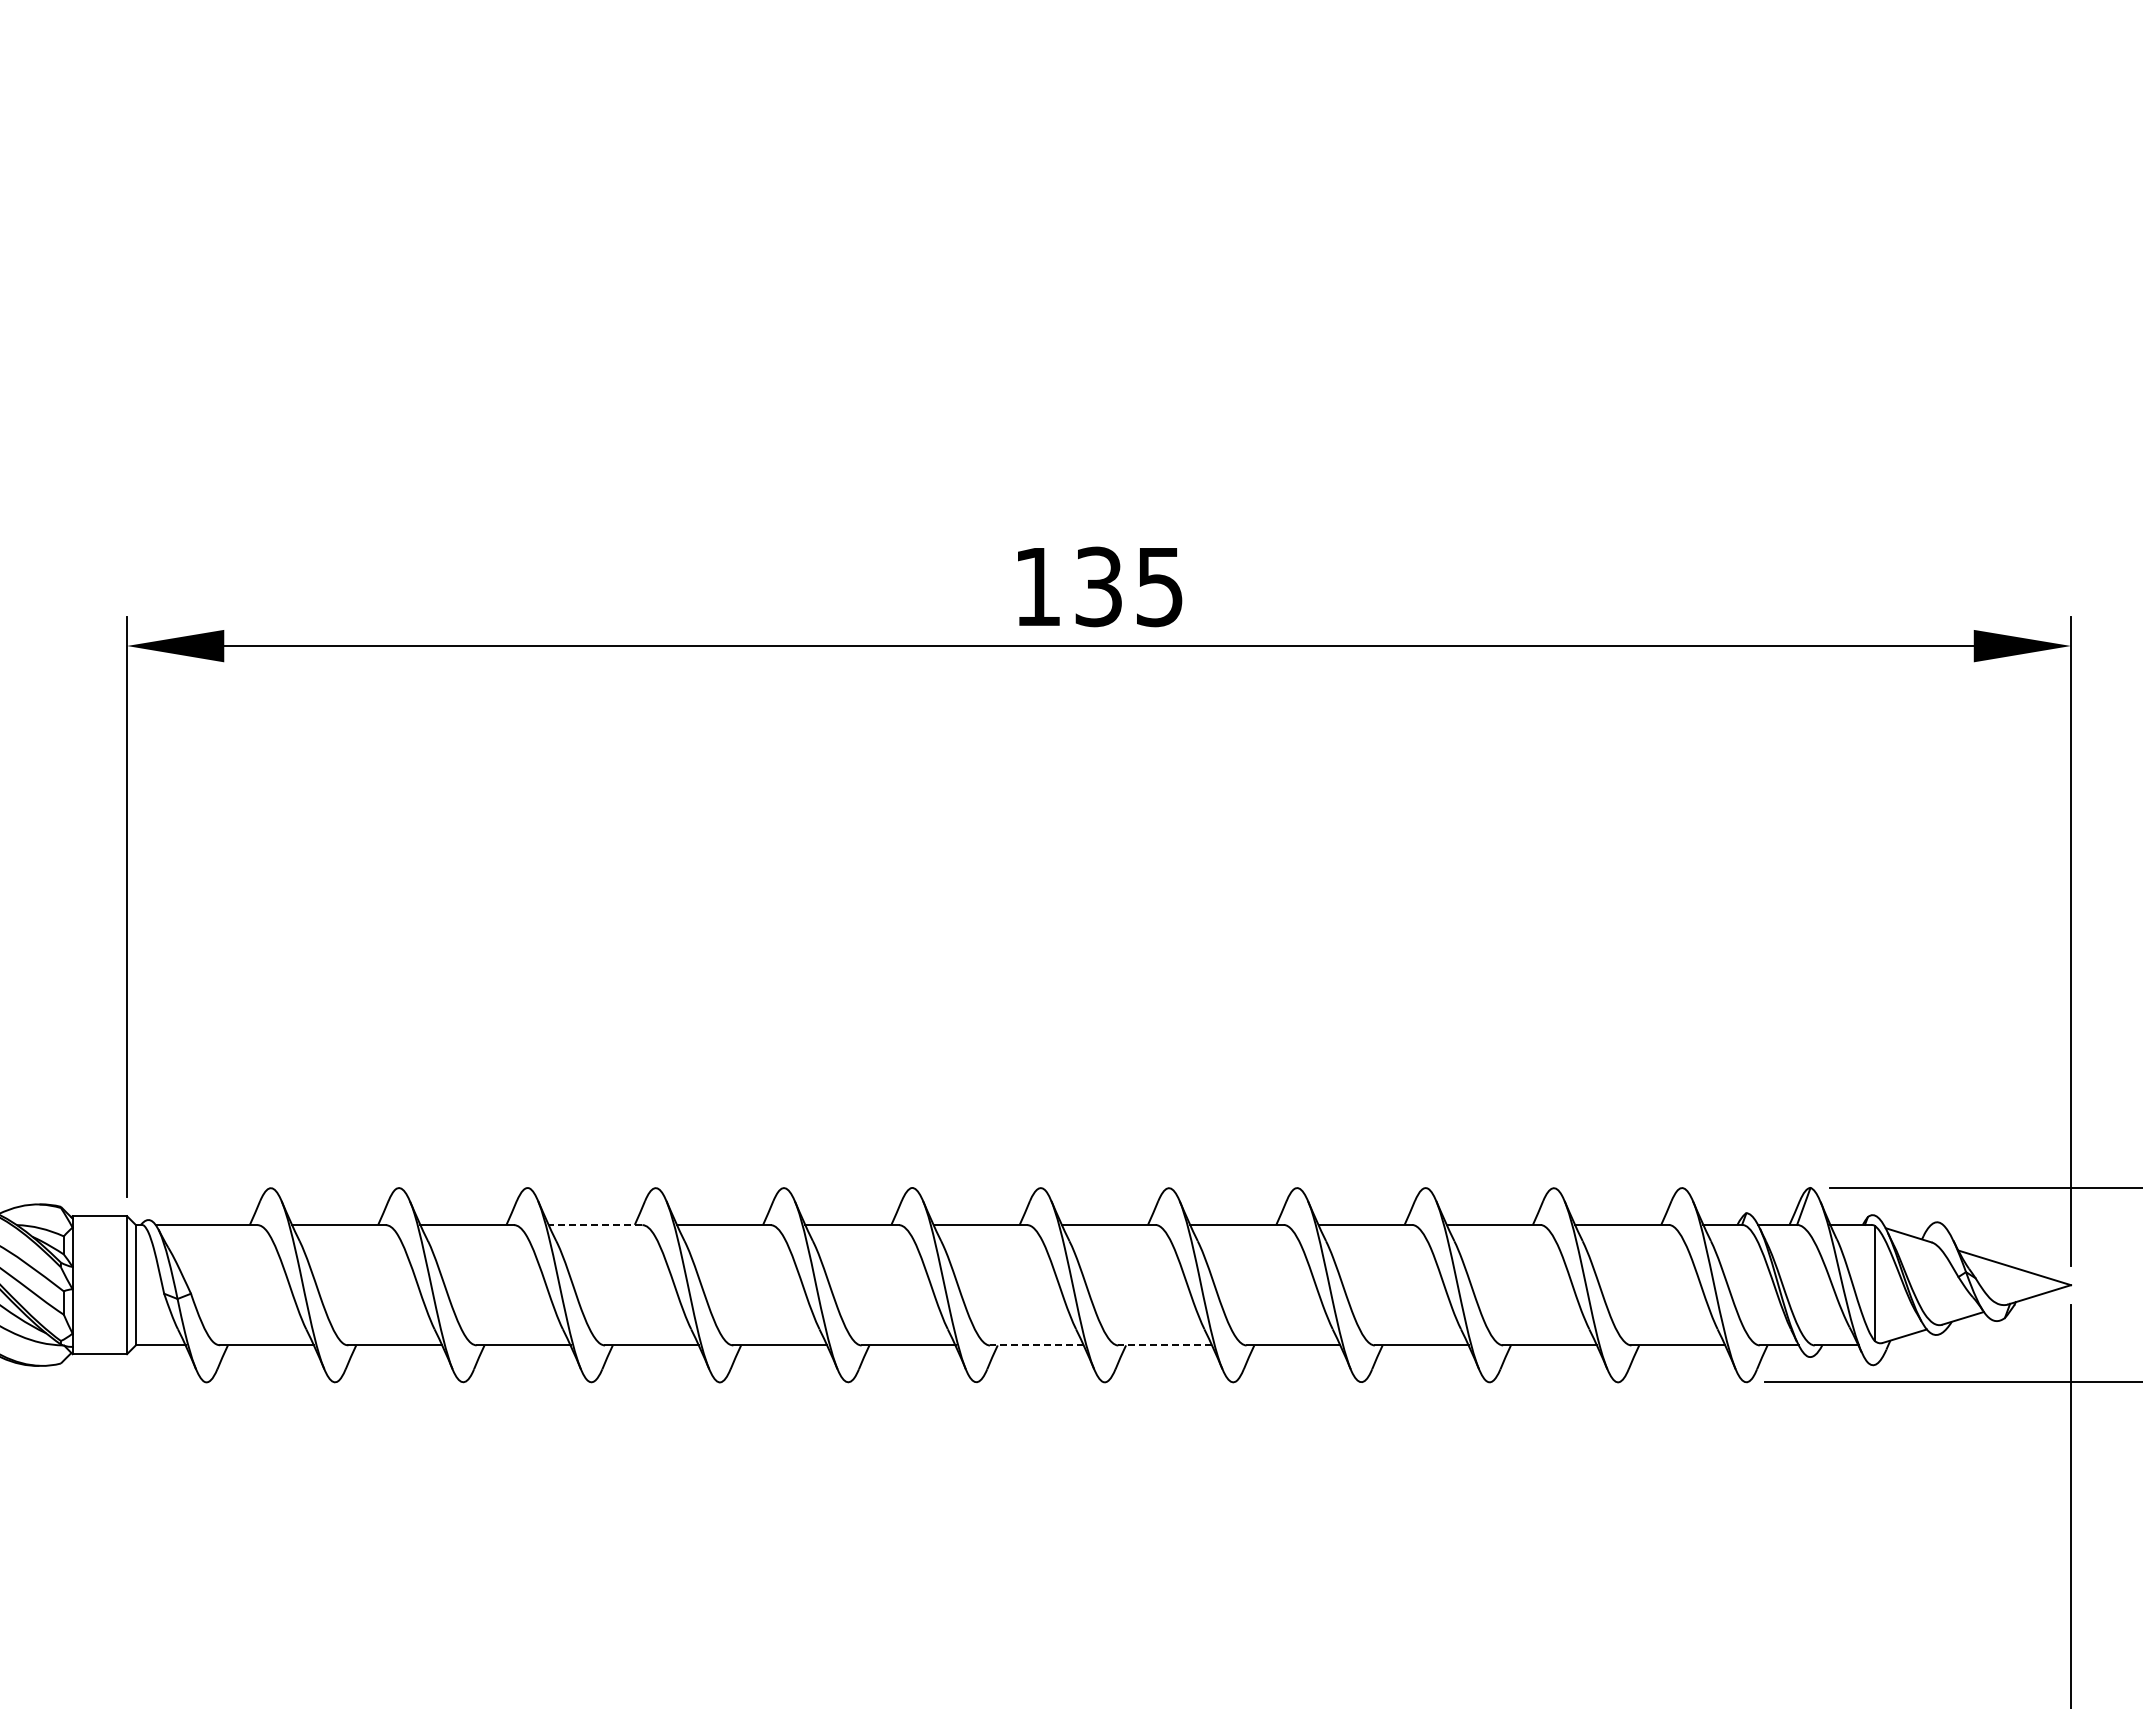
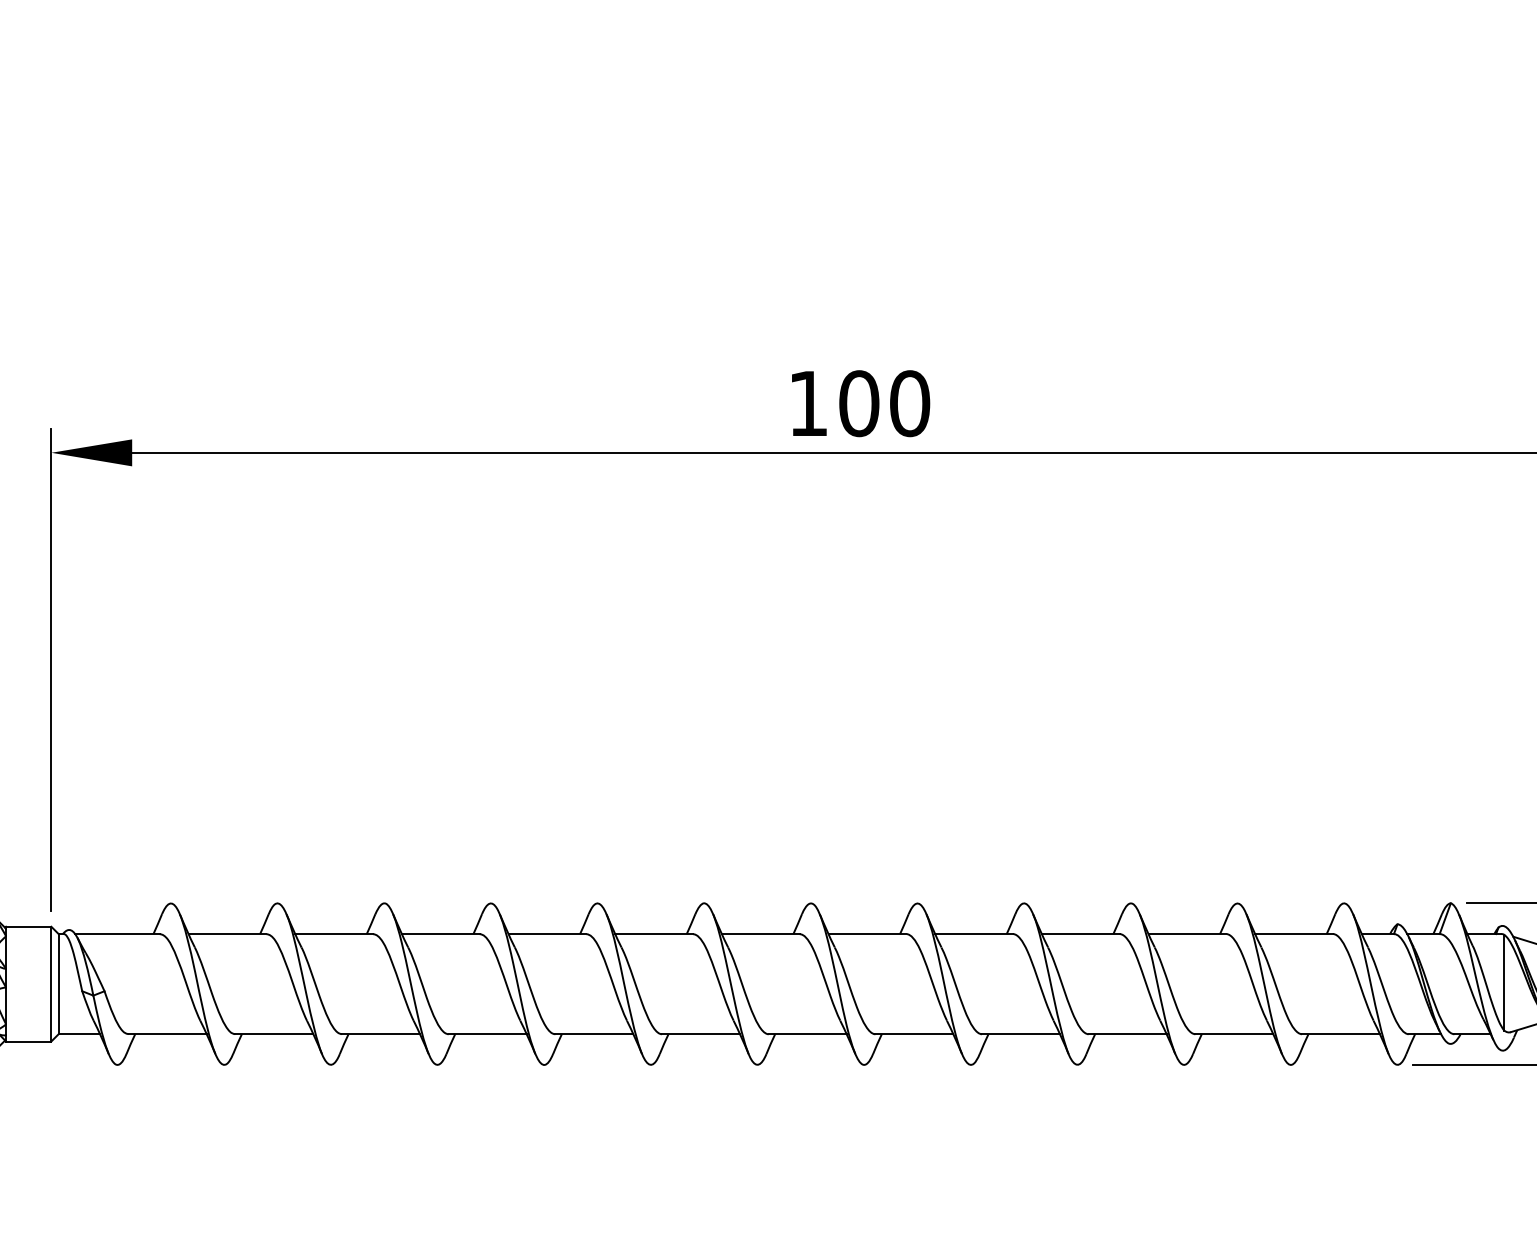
text: (1129, 586) -> (884, 403), 135 -> 100
line: (595, 1224) -> (440, 933), dashed -> solid
line: (1036, 1345) -> (807, 1034), dashed -> solid
line: (1165, 1345) -> (914, 1034), dashed -> solid

